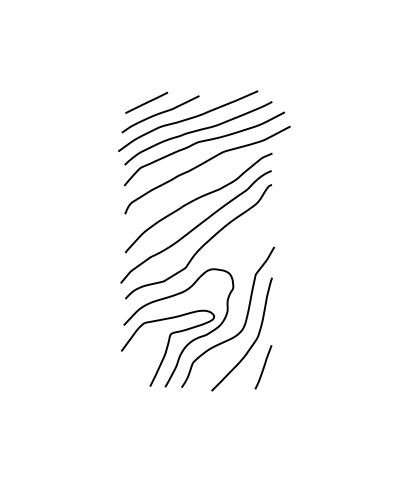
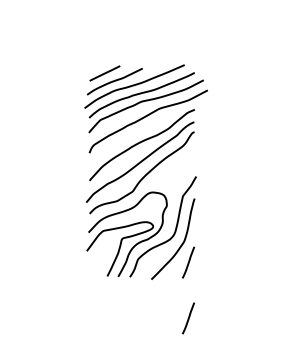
line: (263, 445) -> (188, 318), added

